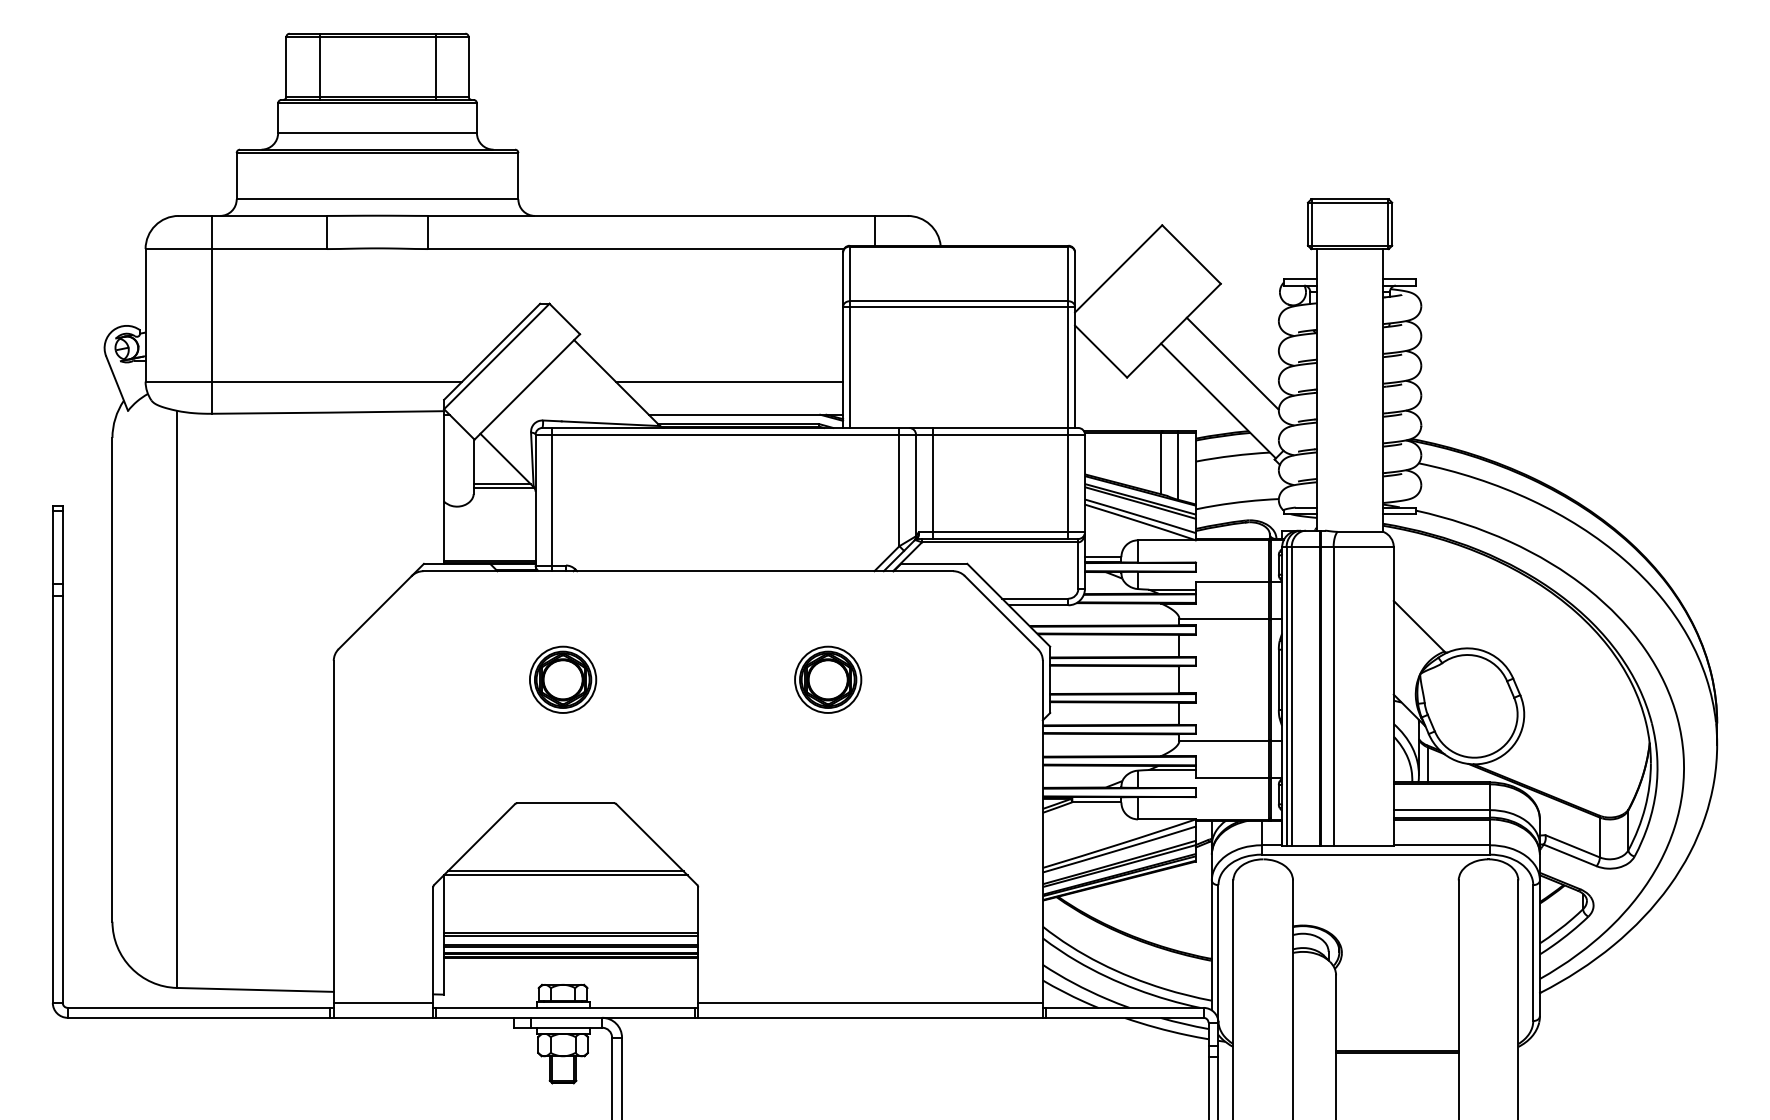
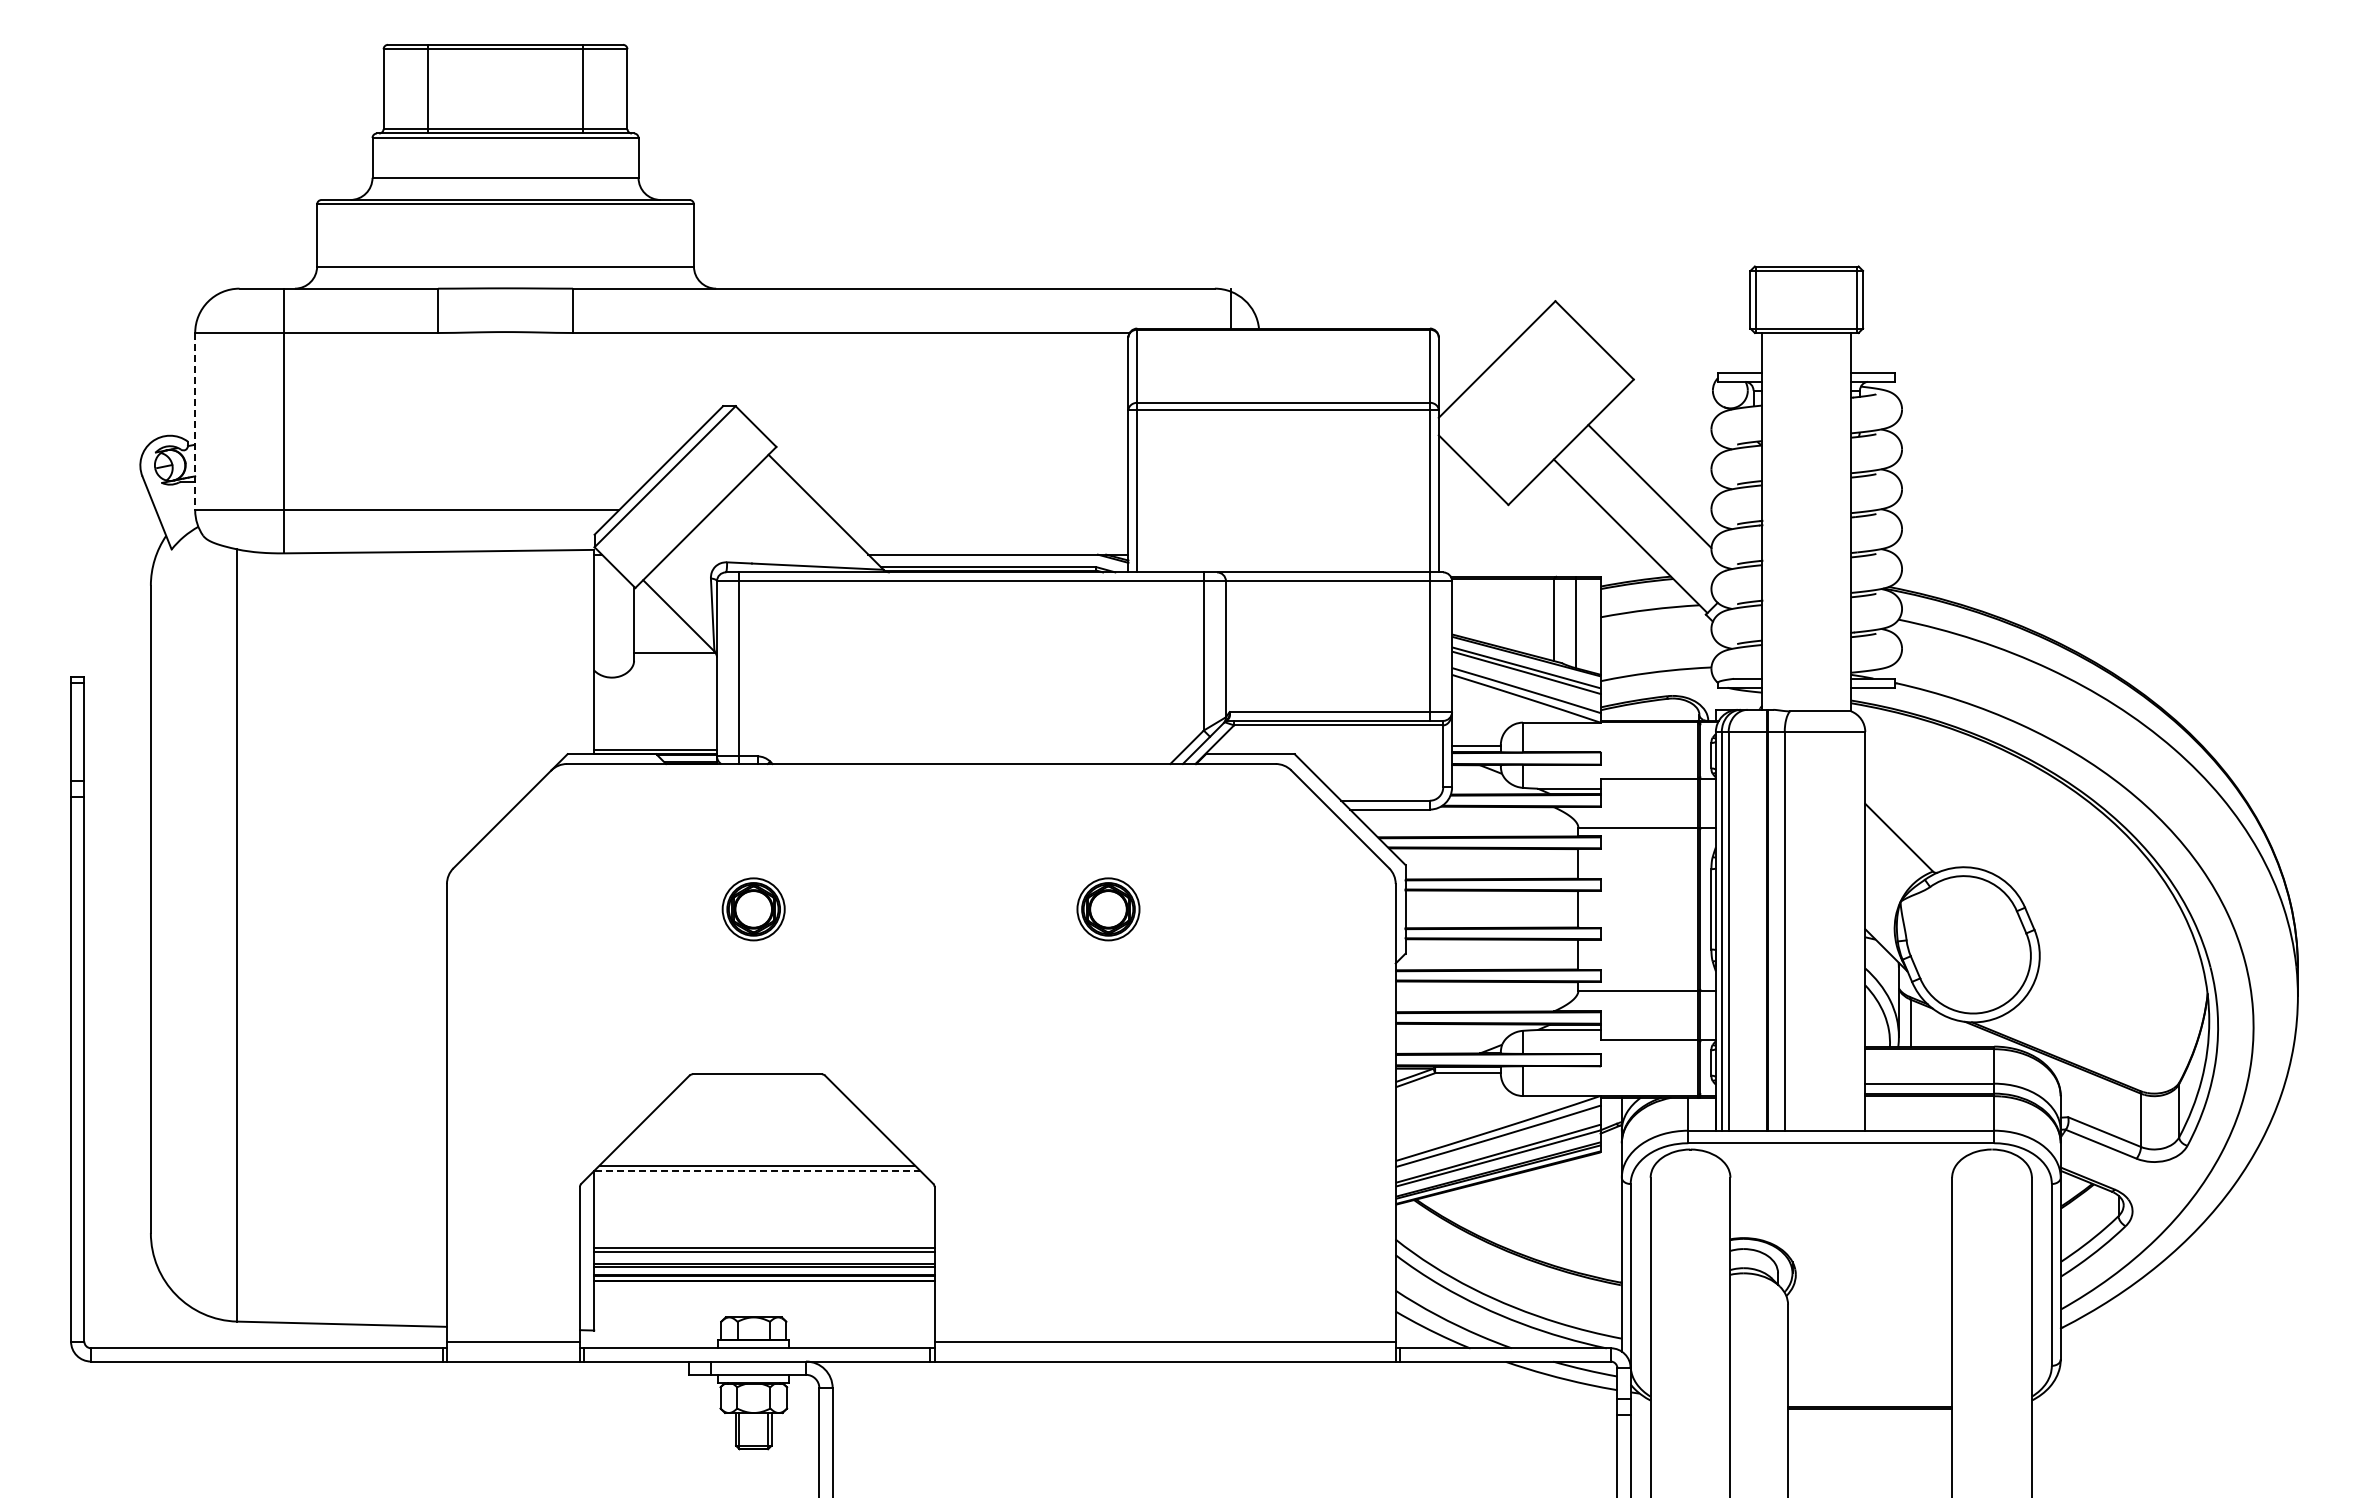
line: (874, 230) -> (1230, 308), moved
line: (145, 315) -> (195, 421), solid -> dashed
line: (729, 381) -> (976, 510), removed
line: (932, 483) -> (1248, 646), removed
line: (502, 484) -> (672, 647), removed
part: (562, 679) -> (753, 909), size x0.7
part: (828, 679) -> (1108, 909), size x0.7
line: (565, 875) -> (756, 1171), solid -> dashed

